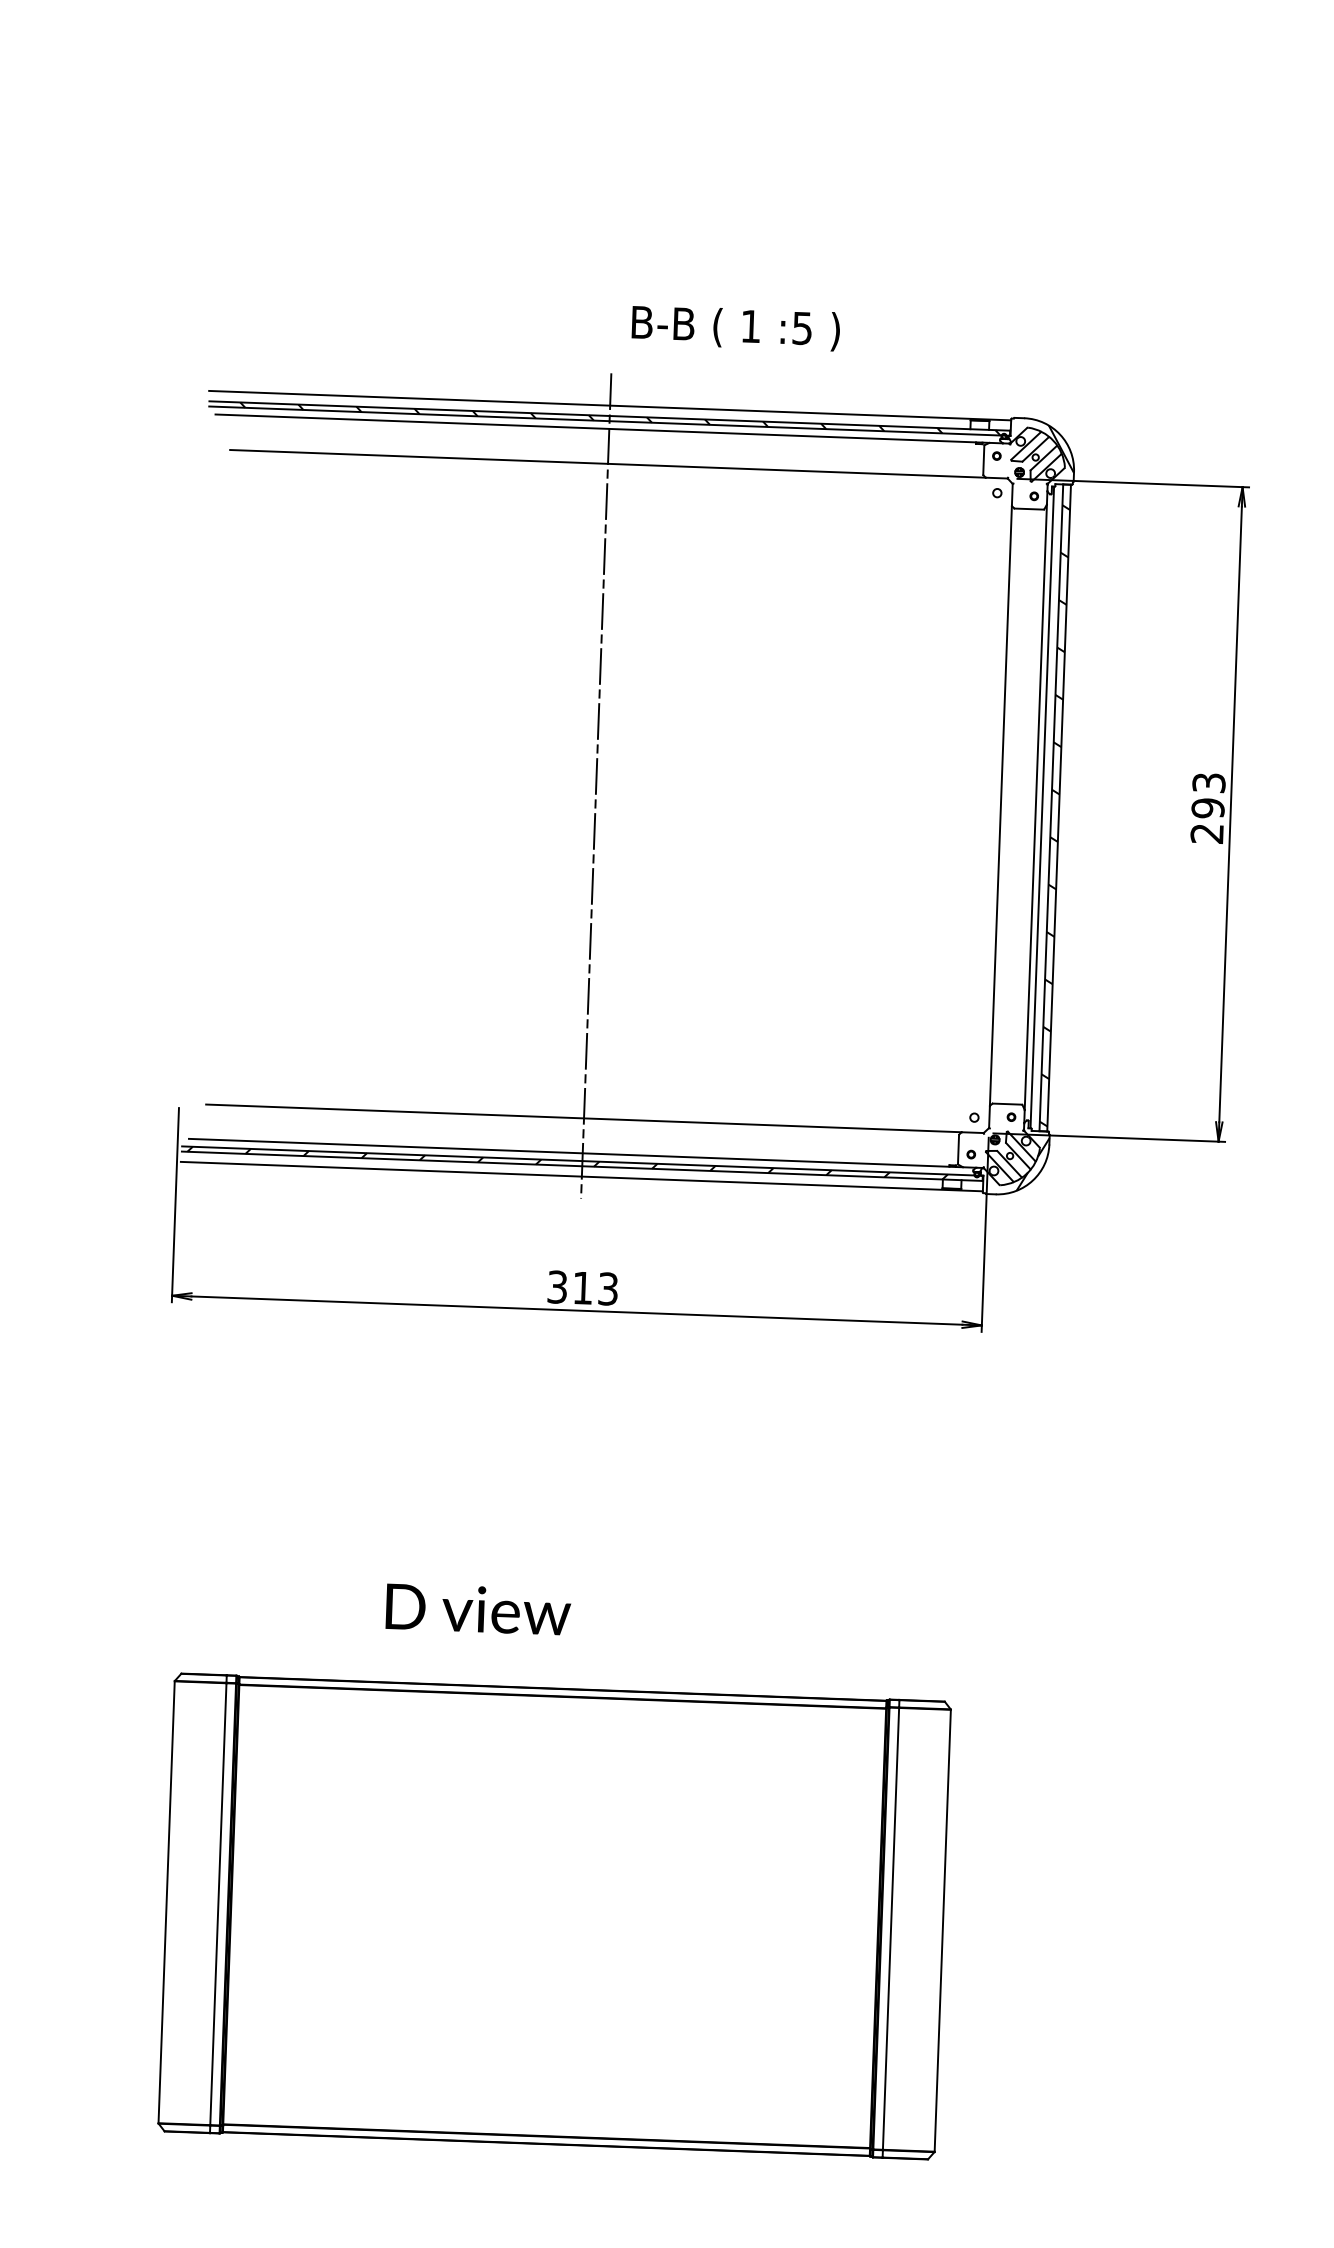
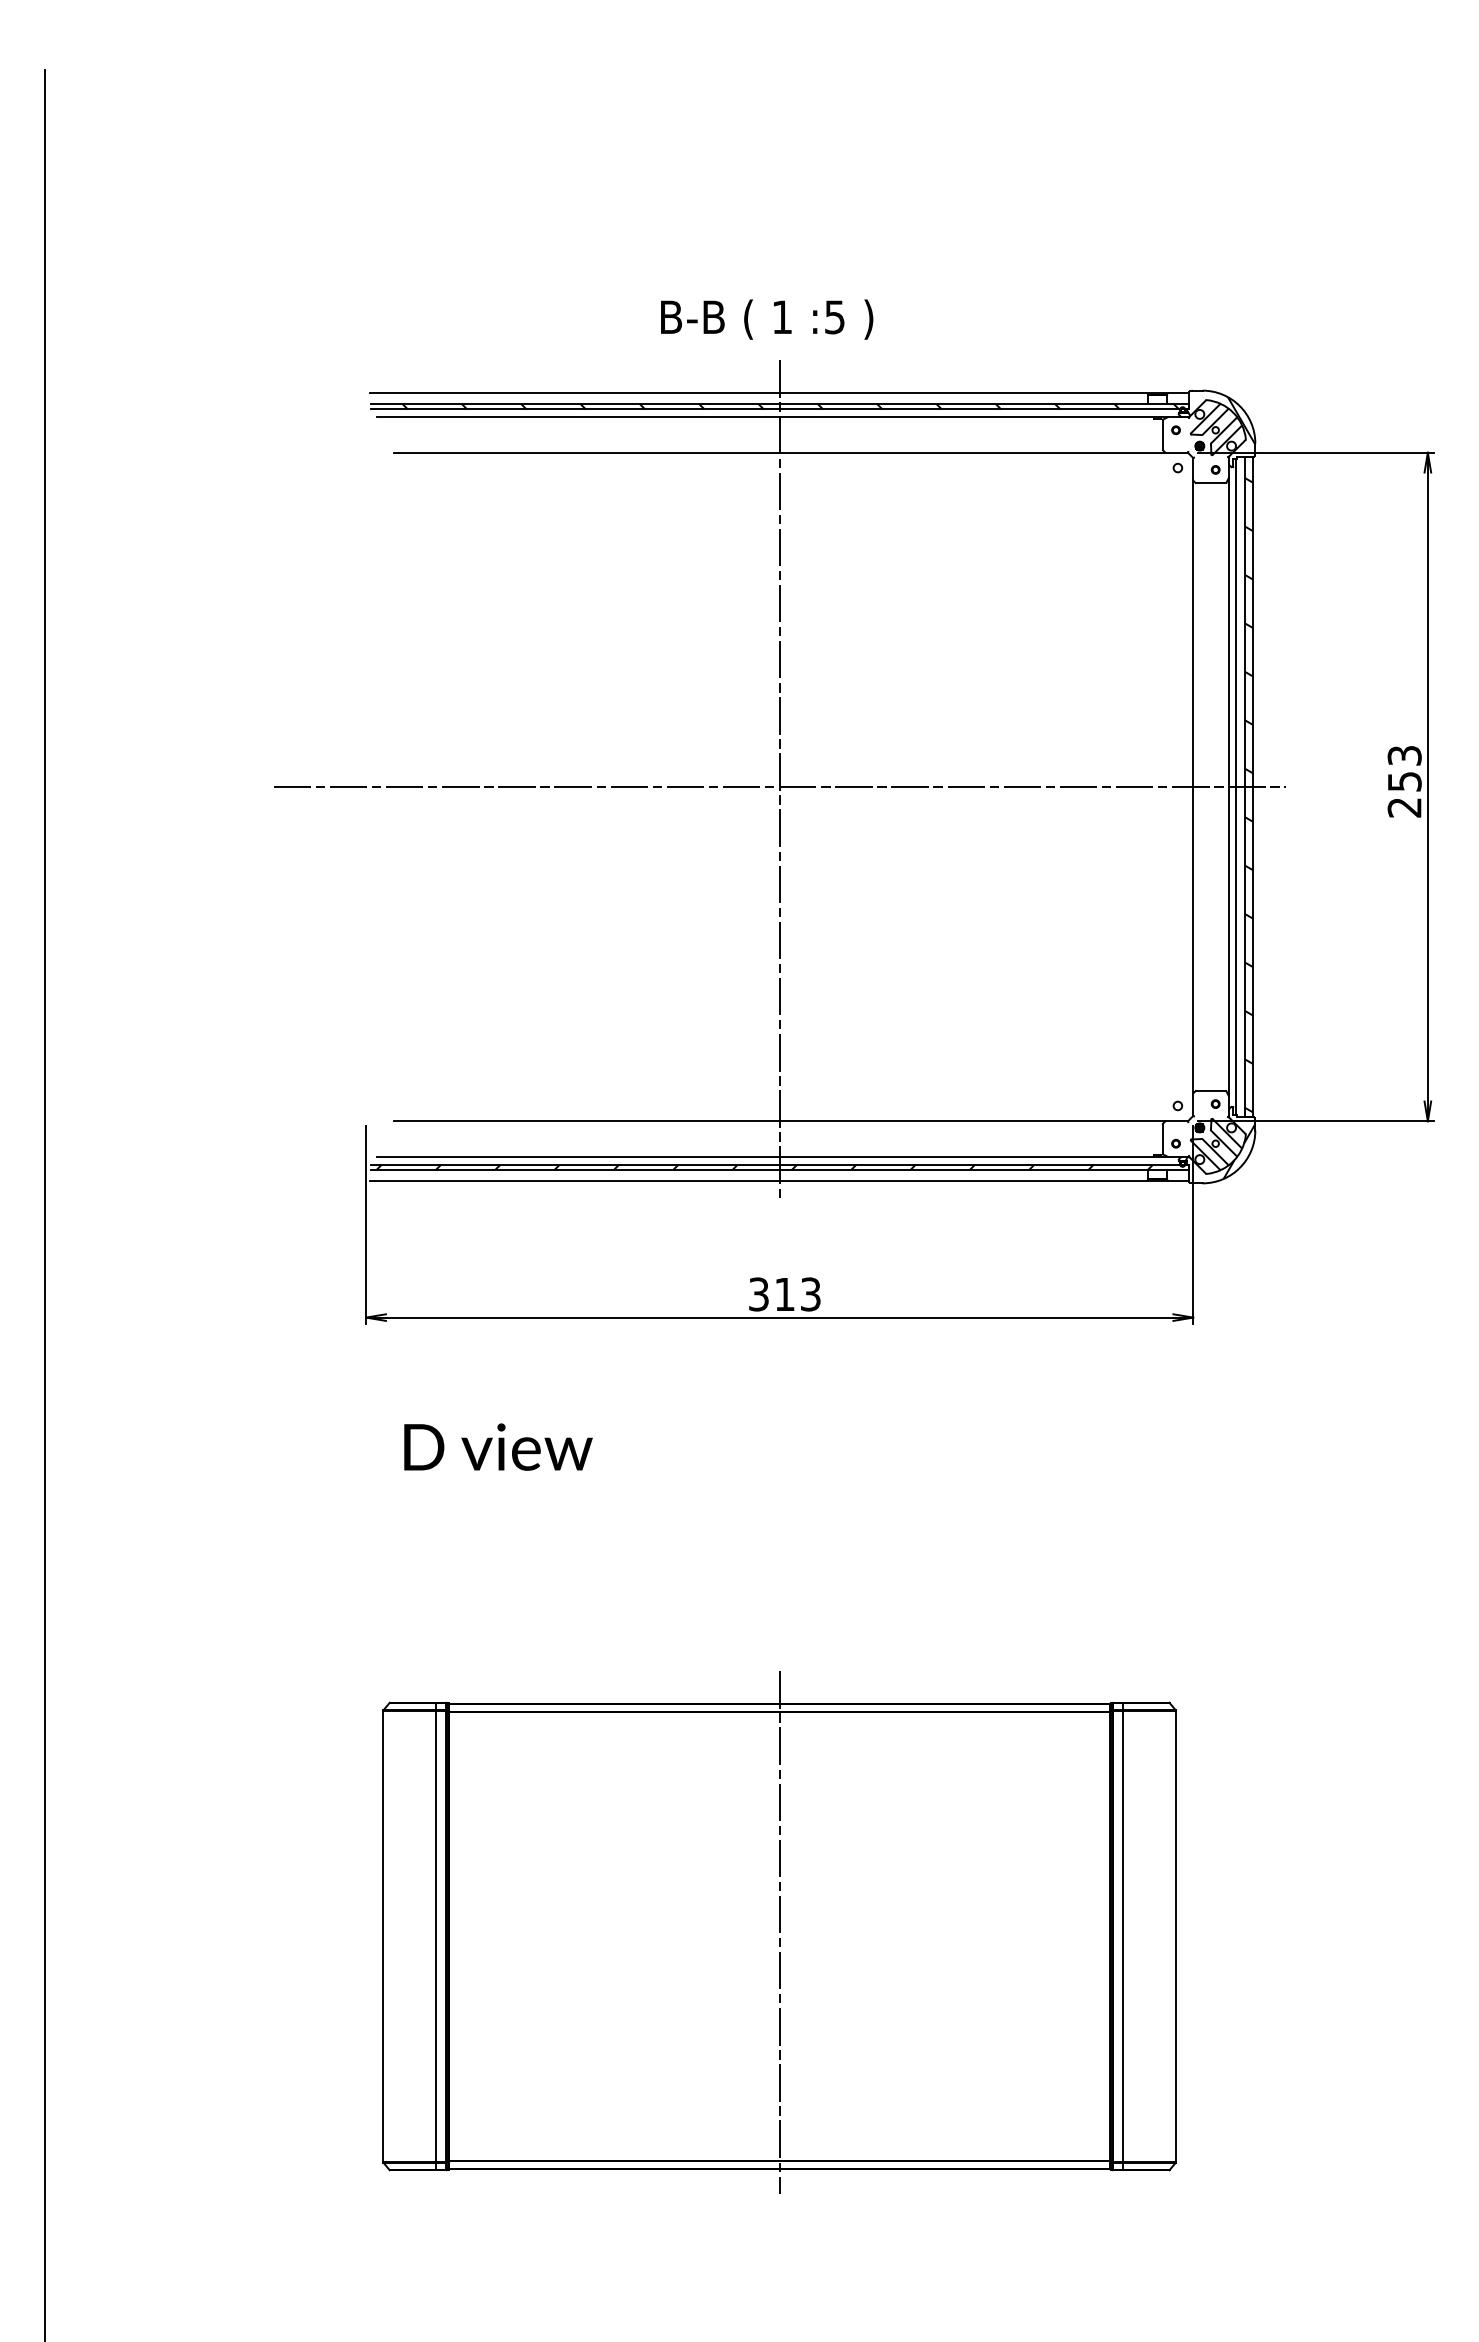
text: (736, 328) -> (767, 319), moved
line: (595, 791) -> (779, 787), added
text: (1207, 808) -> (1404, 781), 293 -> 253
text: (478, 1608) -> (498, 1446), moved
line: (554, 1912) -> (779, 1932), added

